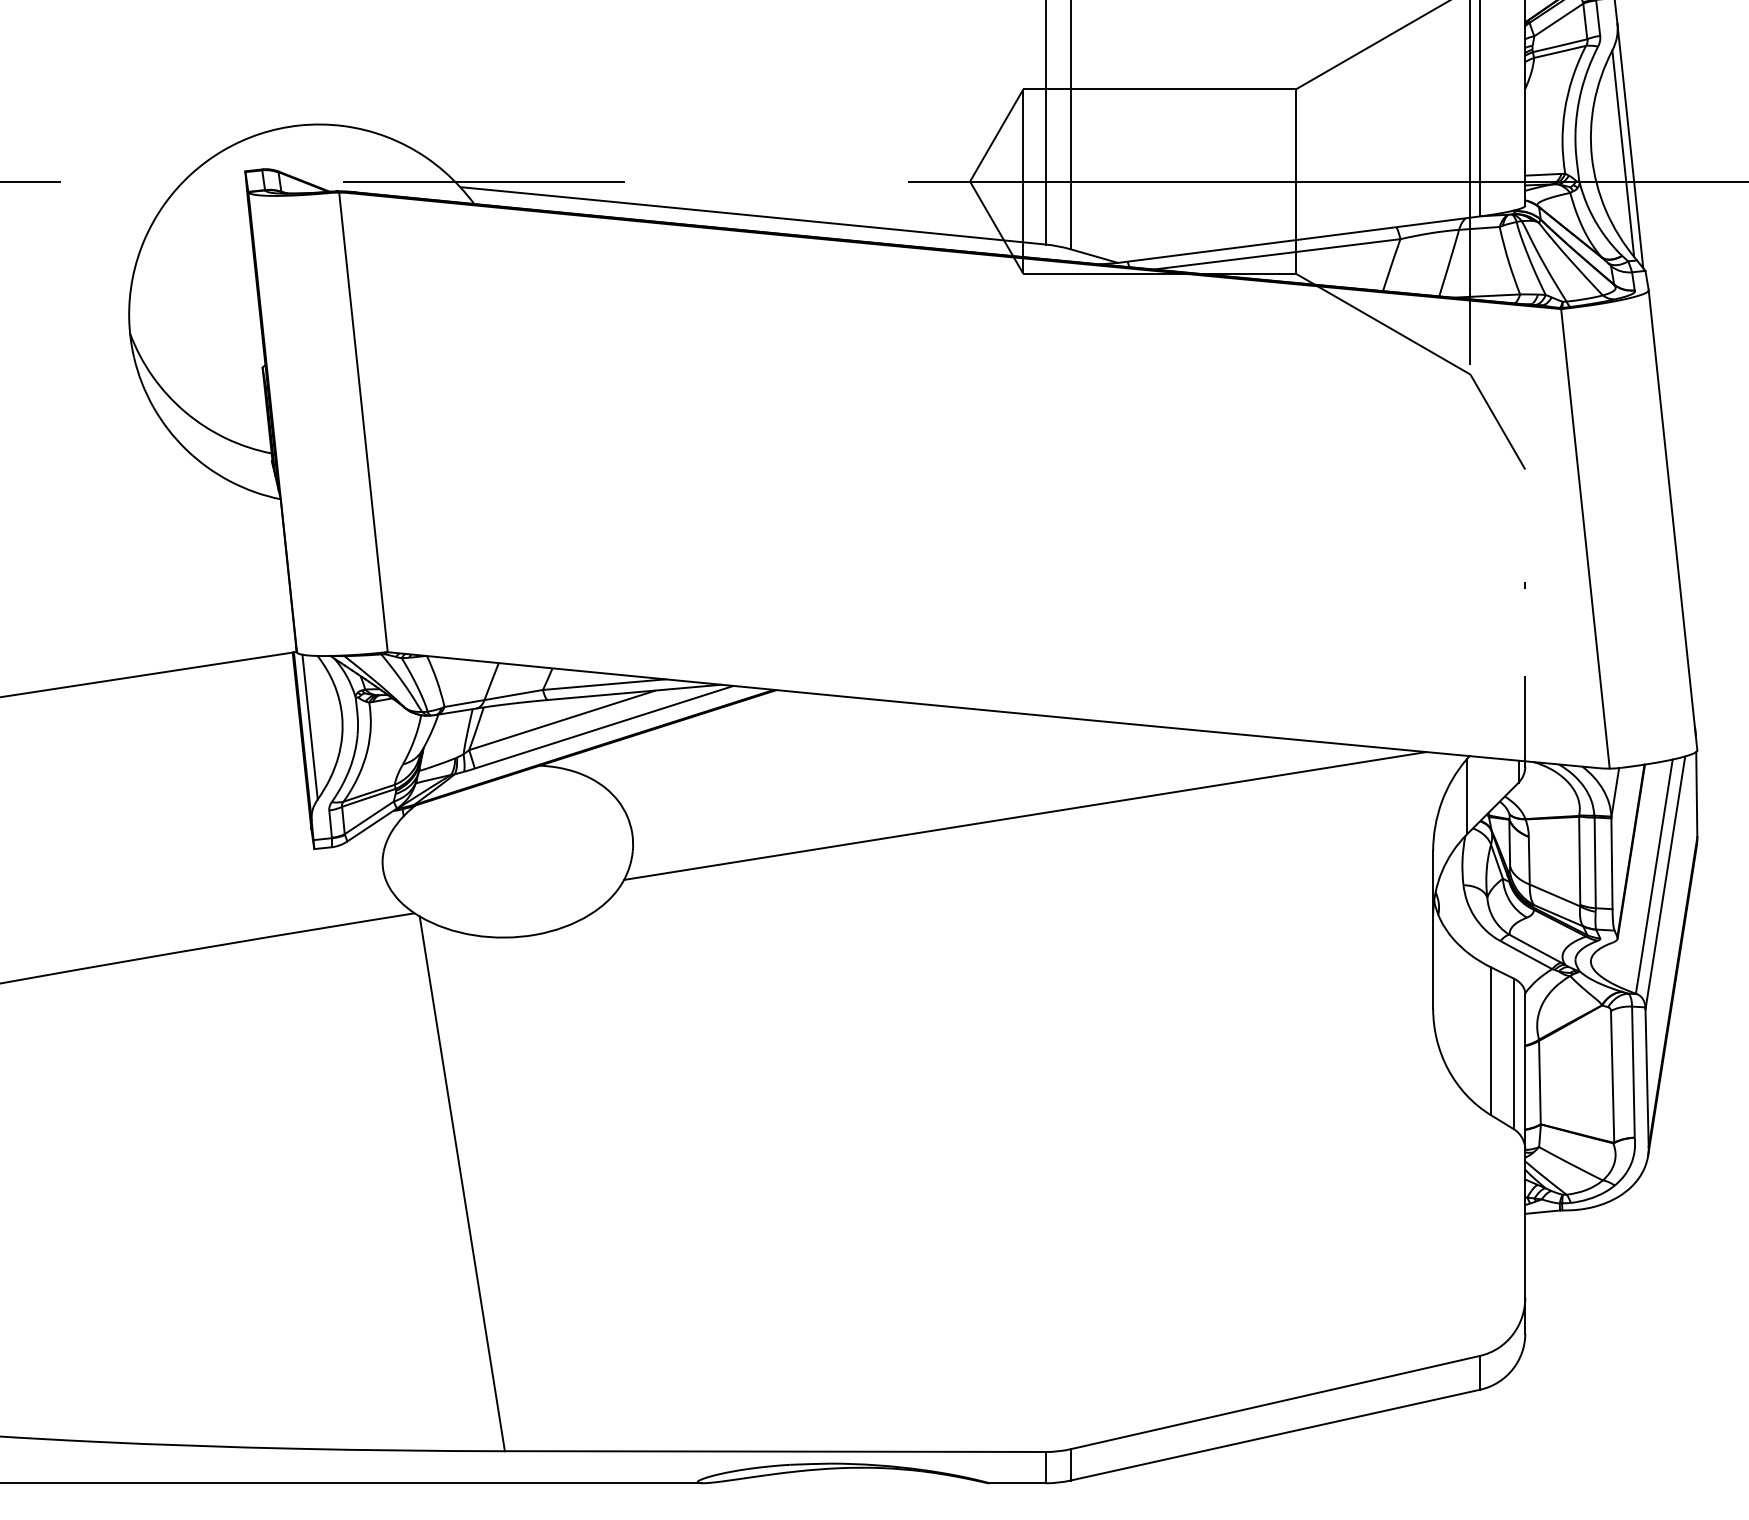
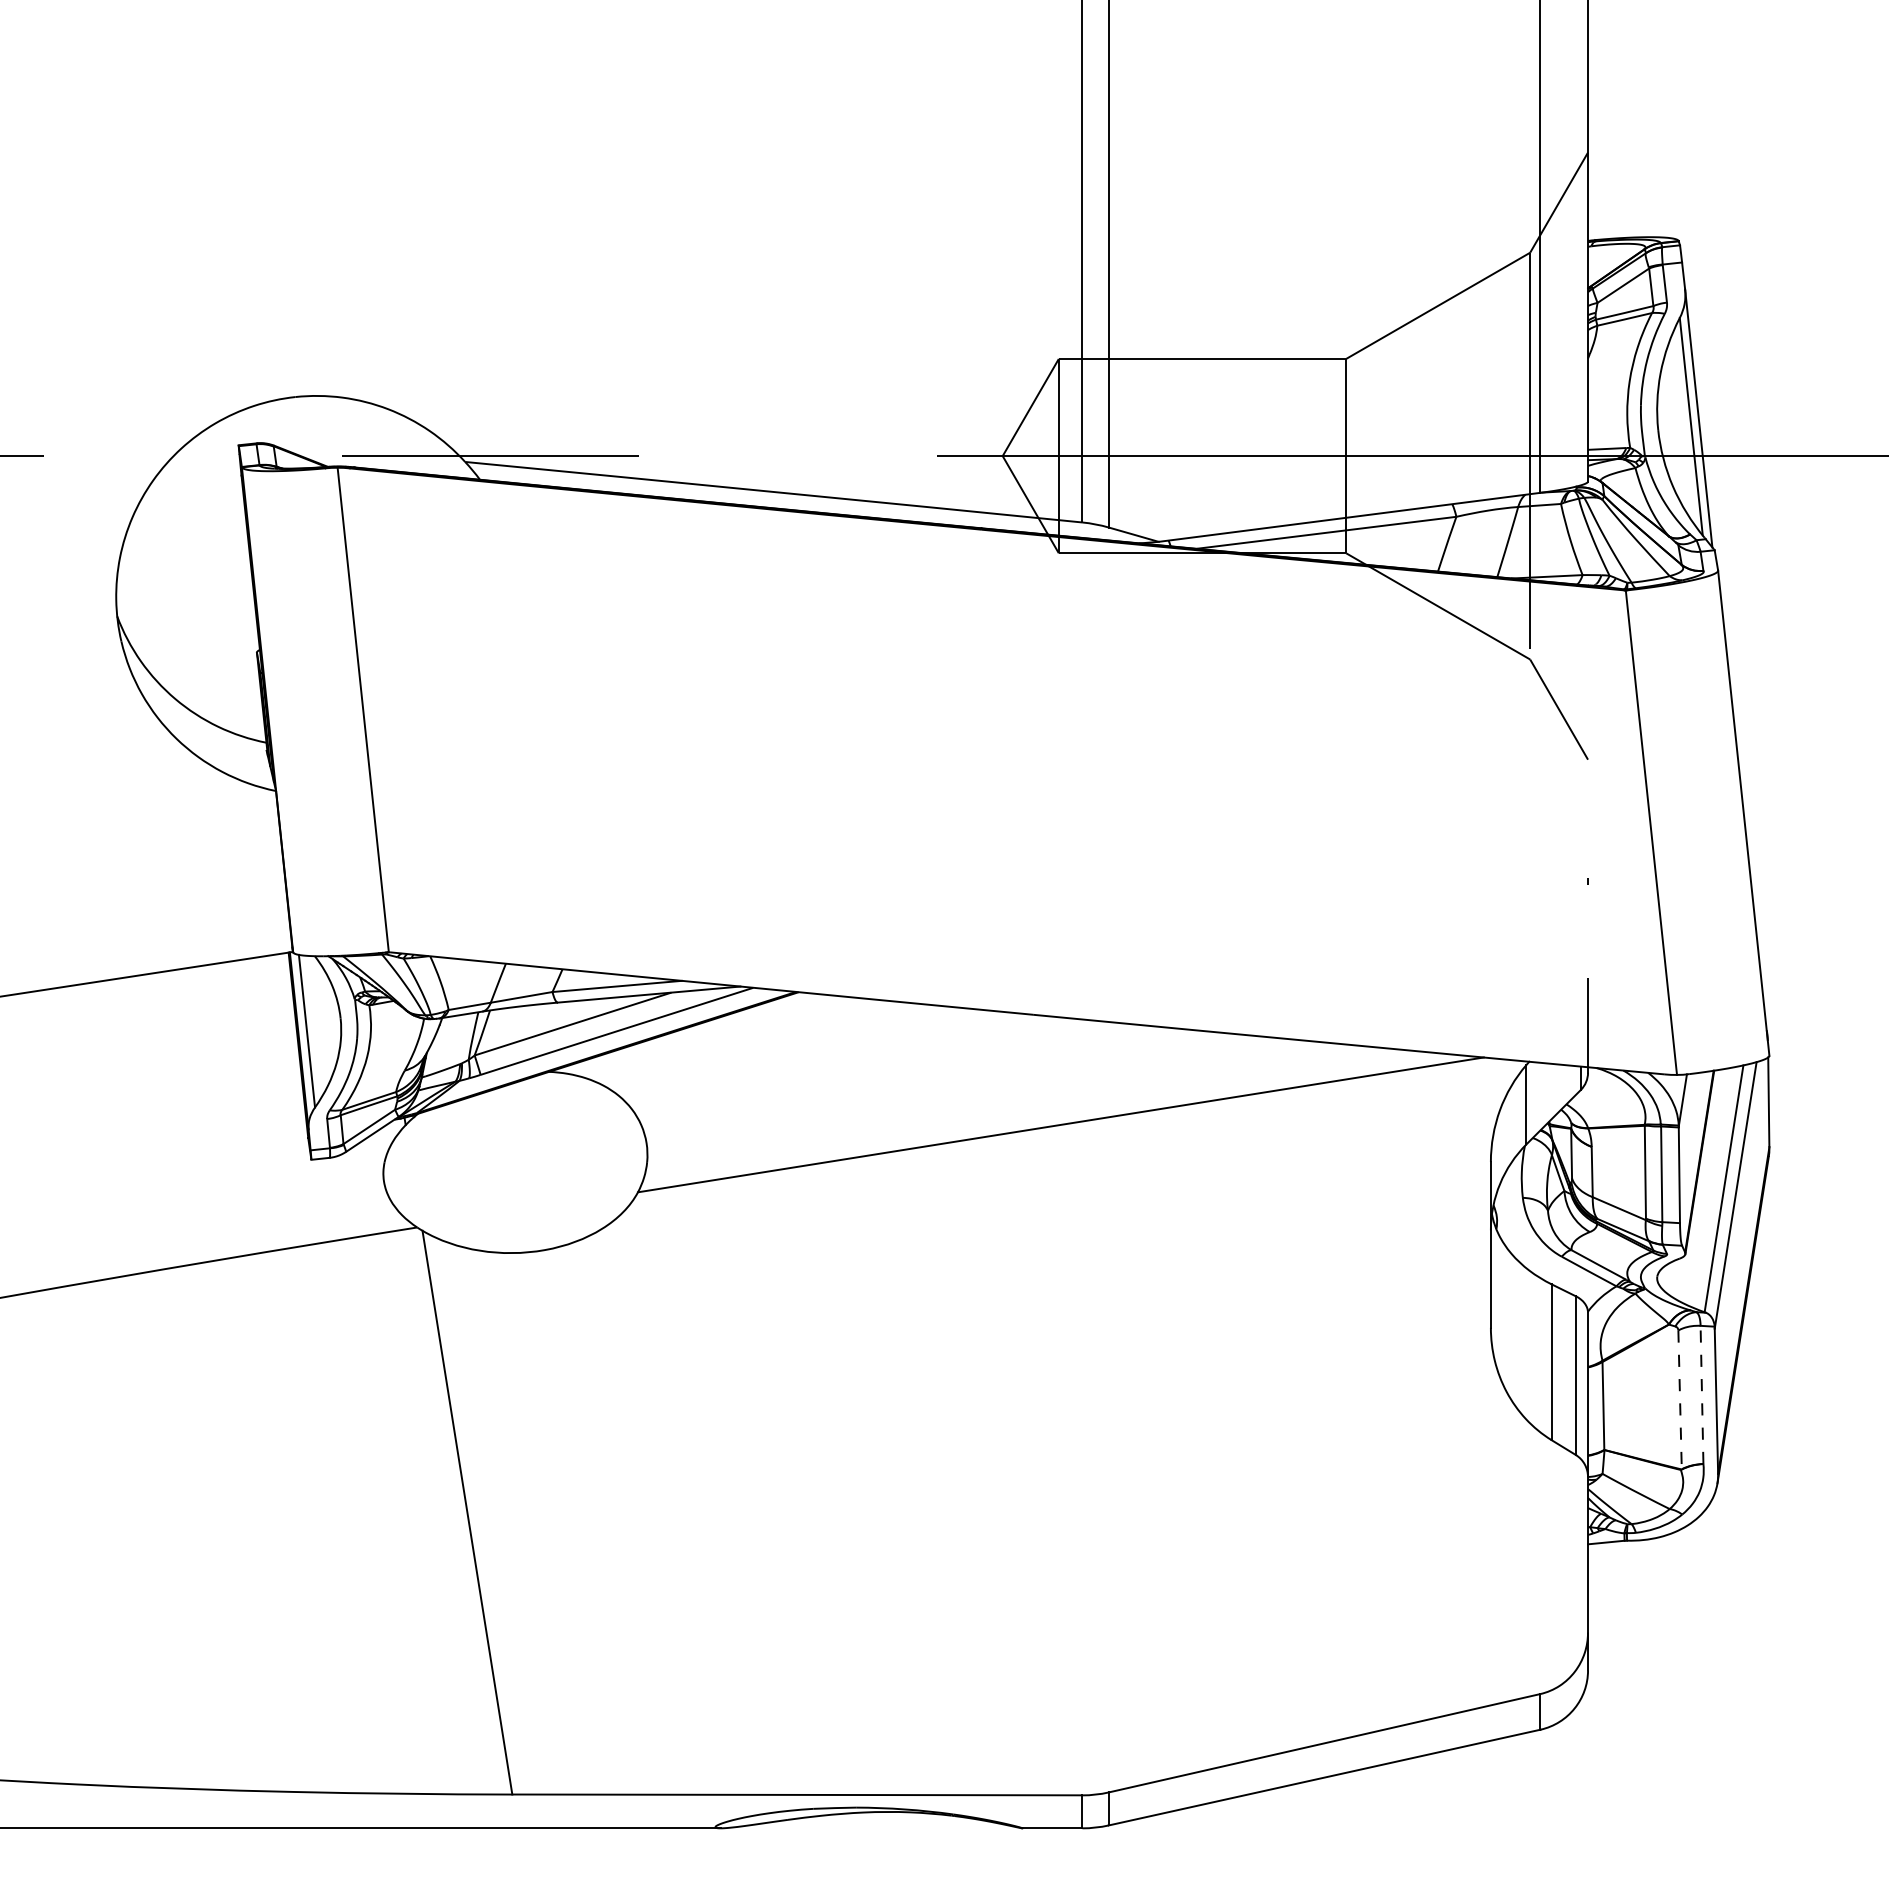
line: (1633, 1071) -> (1702, 1394), solid -> dashed
line: (1613, 1077) -> (1680, 1400), solid -> dashed

